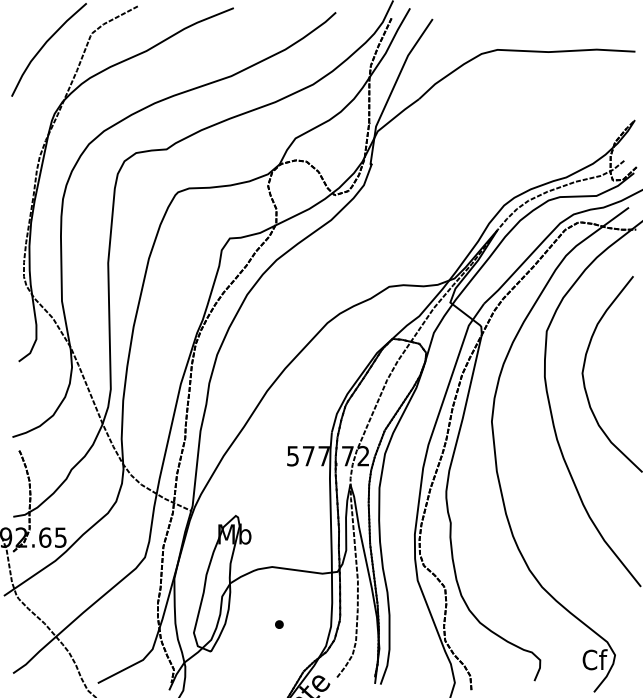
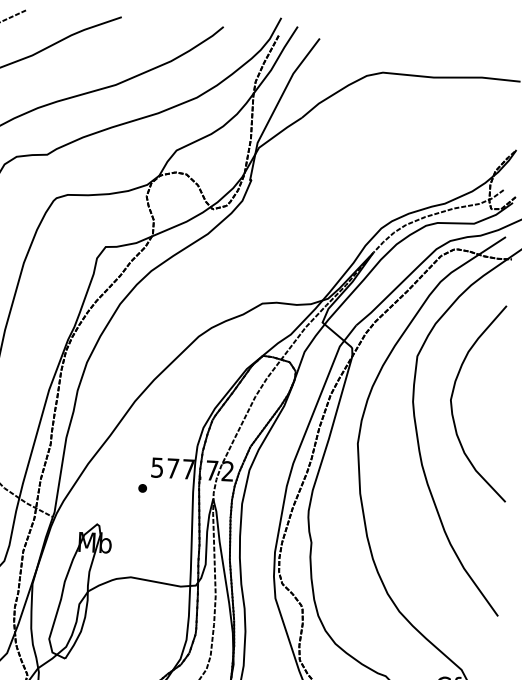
part: (279, 624) -> (142, 488), moved

